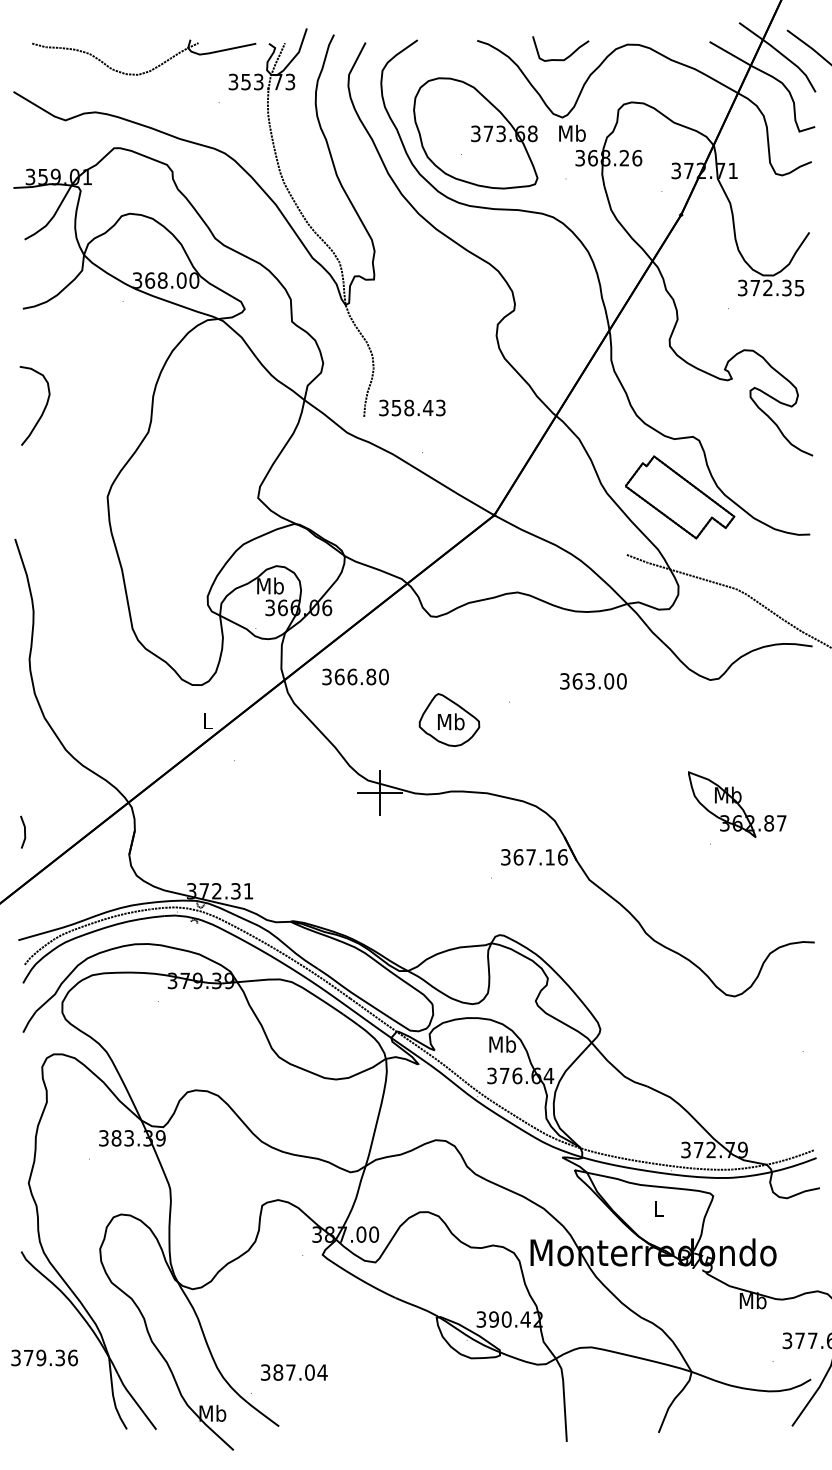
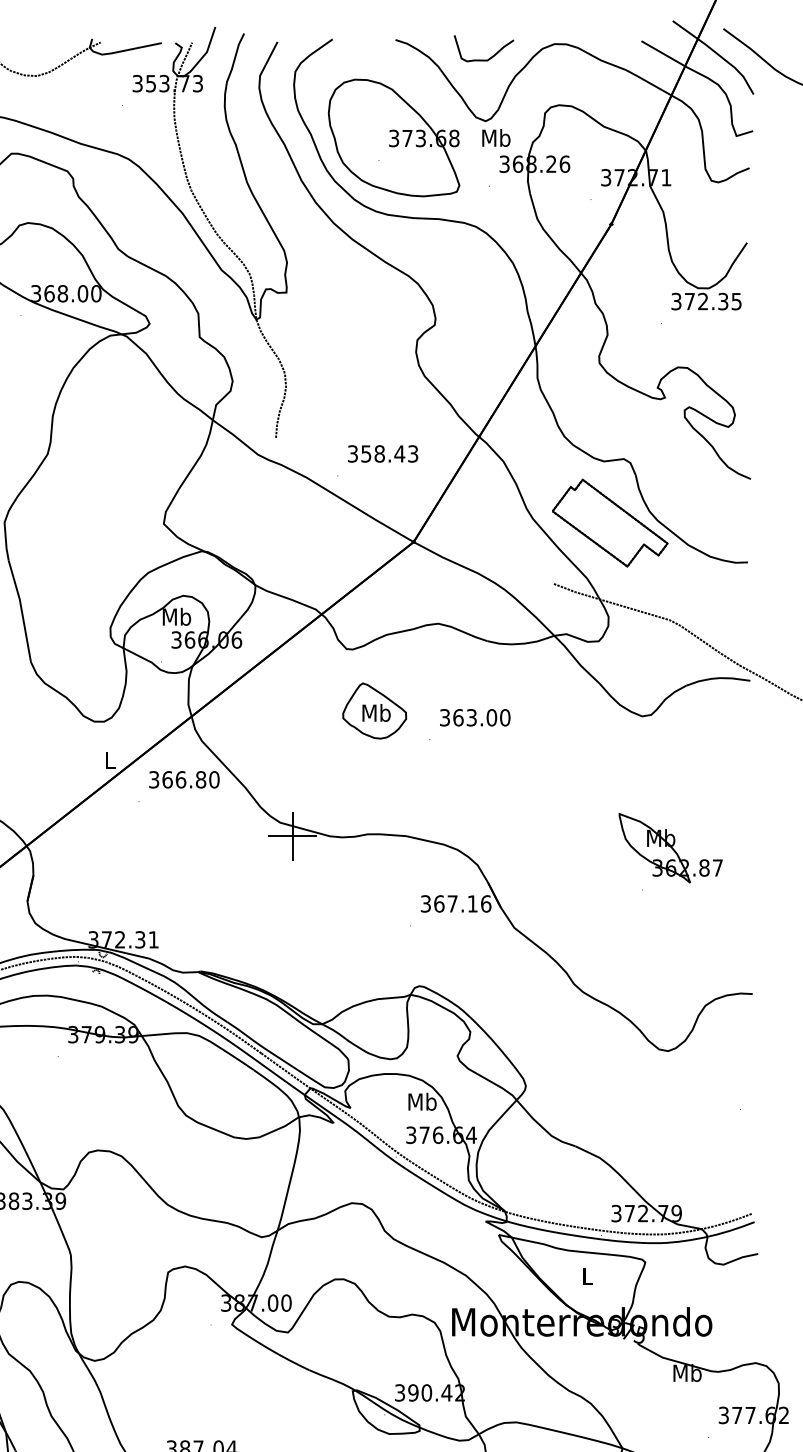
text: (412, 407) -> (383, 453), moved
text: (355, 676) -> (184, 779), moved
text: (593, 681) -> (475, 717), moved
part: (449, 719) -> (374, 710), moved

